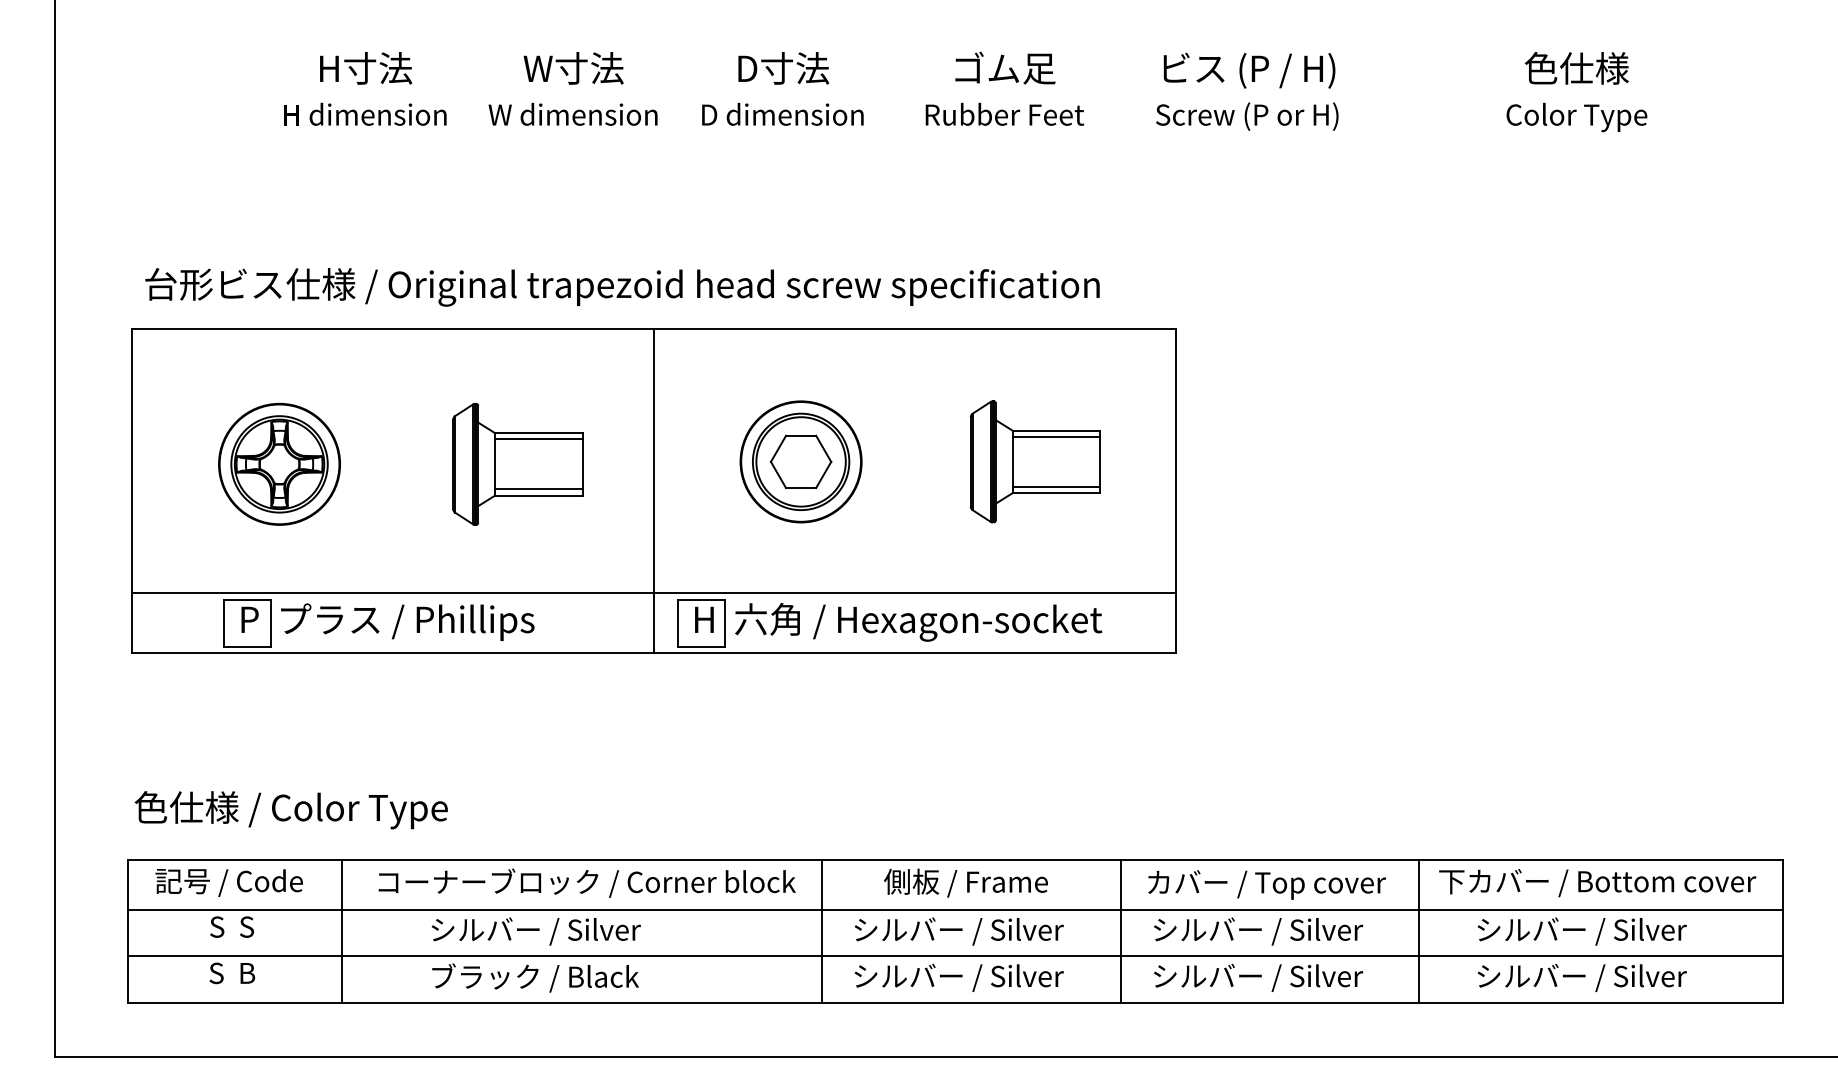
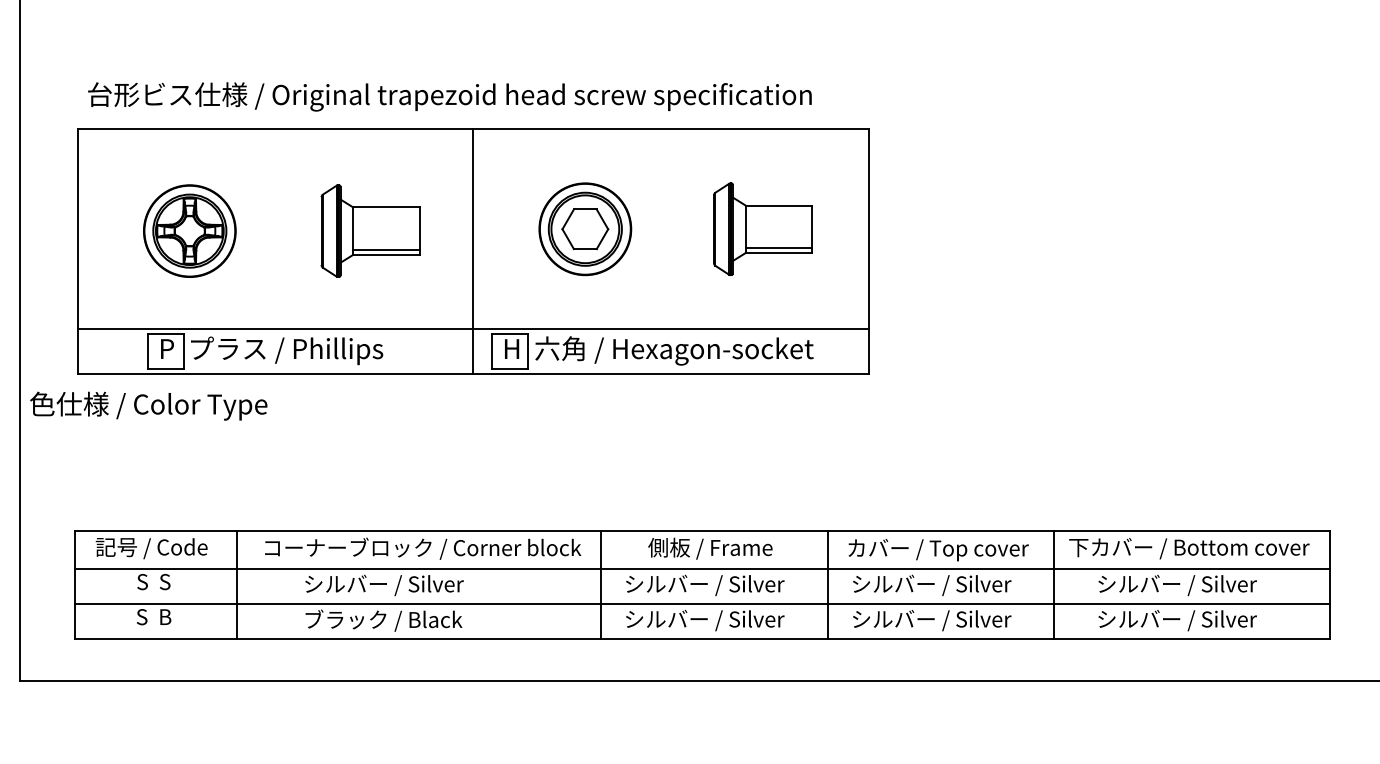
line: (1056, 436) -> (779, 210), removed
line: (538, 439) -> (386, 212), removed
text: (290, 810) -> (148, 406), moved

